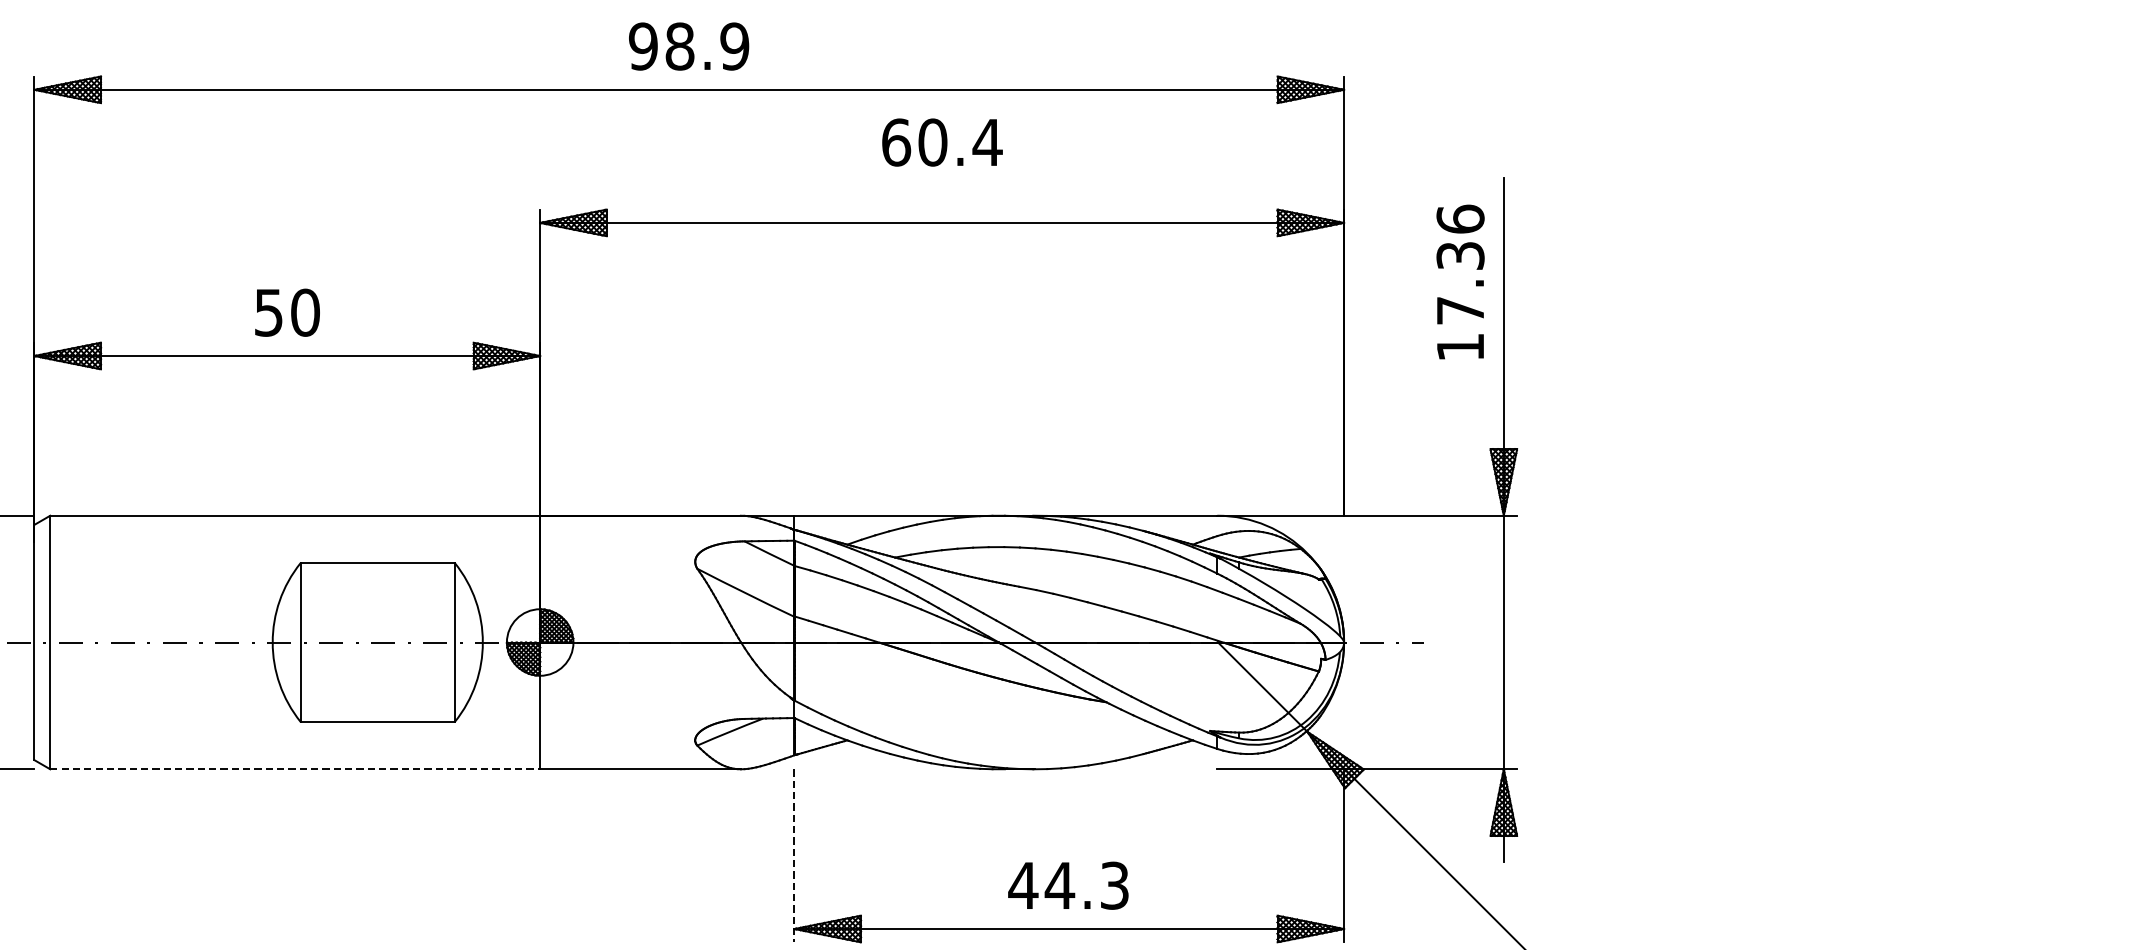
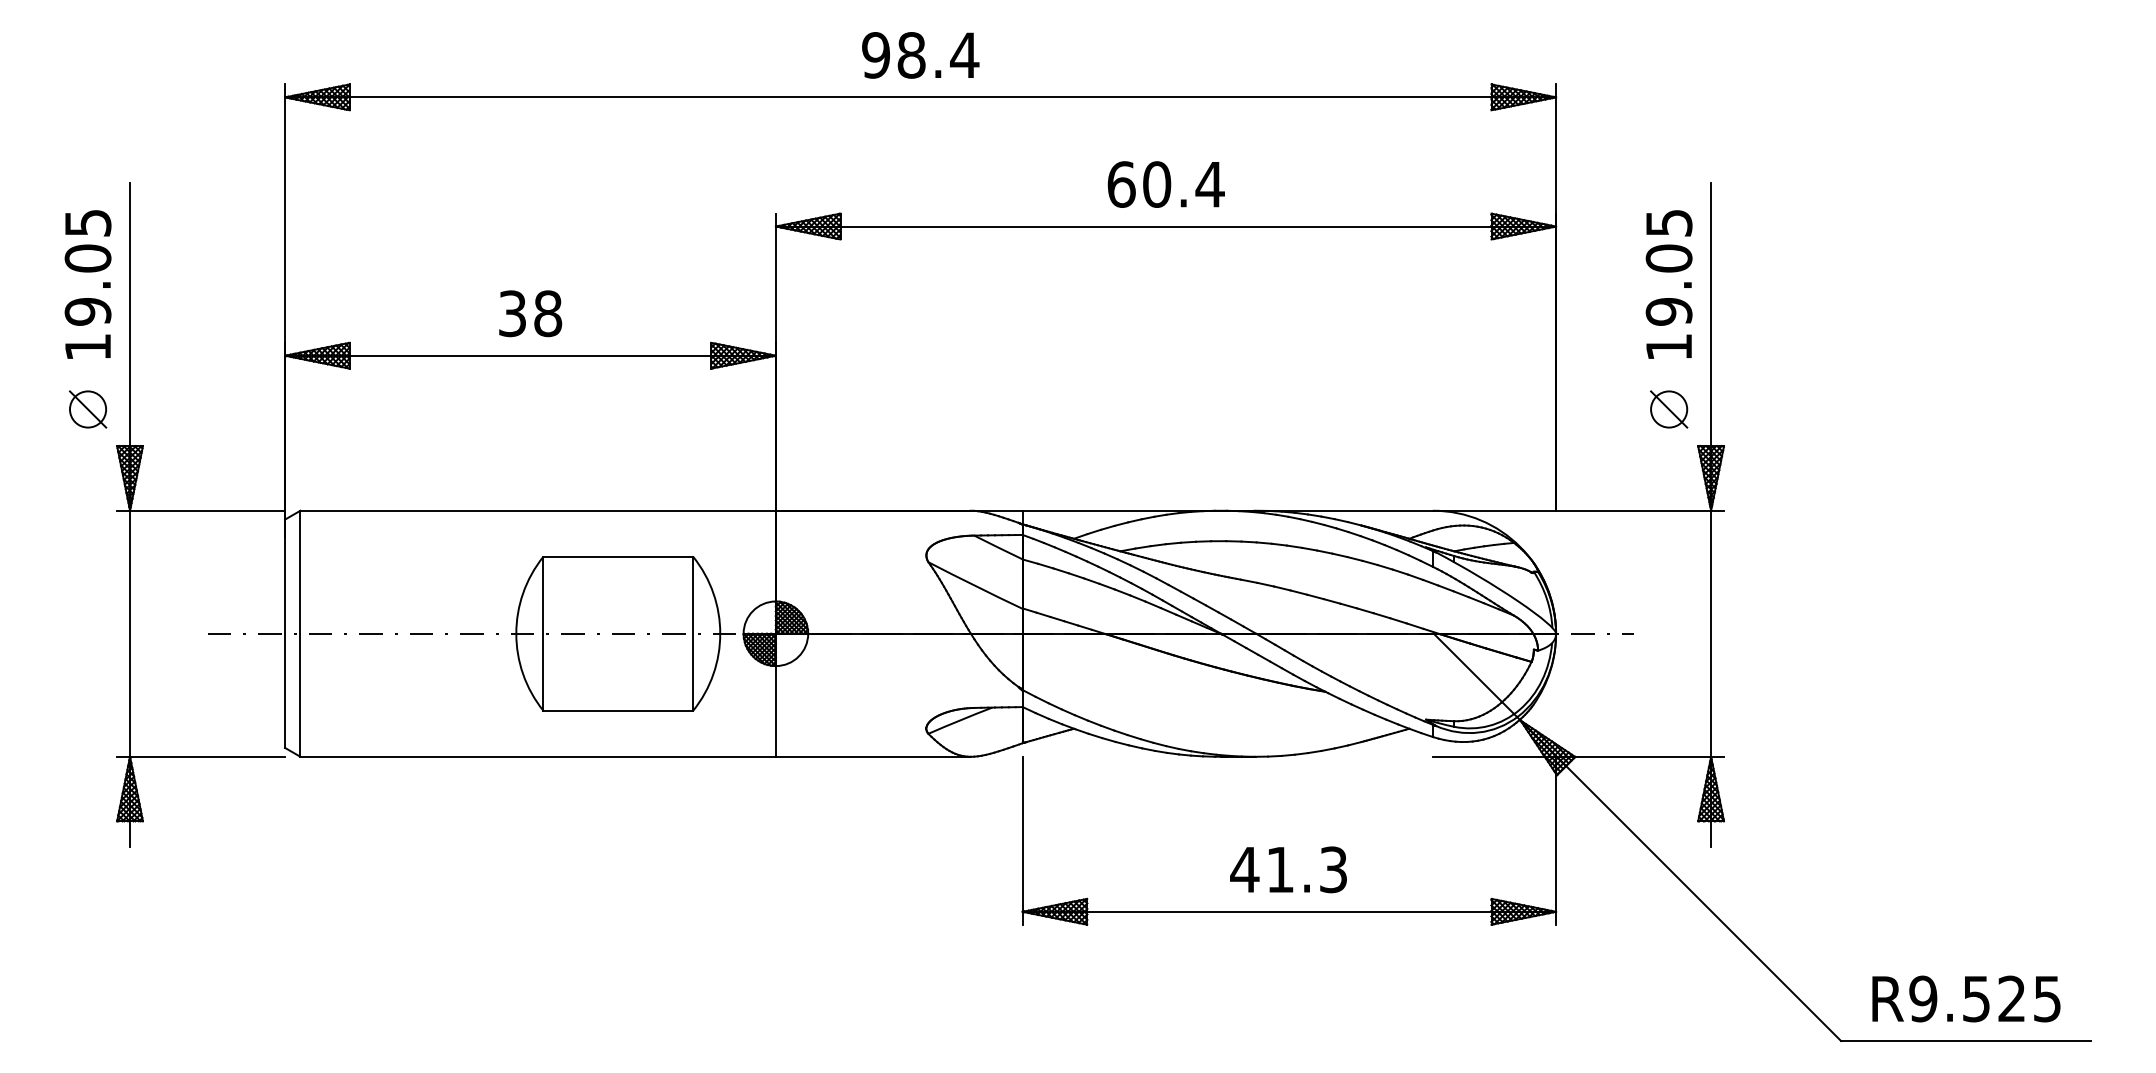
text: (734, 46) -> (964, 55), 98.9 -> 98.4
text: (941, 142) -> (1165, 184), moved
text: (1459, 264) -> (1668, 266), 17.36 -> 19.05
text: (287, 312) -> (530, 313), 50 -> 38
part: (1460, 411) -> (1669, 409), added
line: (295, 768) -> (538, 756), dashed -> solid
line: (794, 855) -> (1022, 840), dashed -> solid
text: (1060, 885) -> (1280, 869), 44.3 -> 41.3

